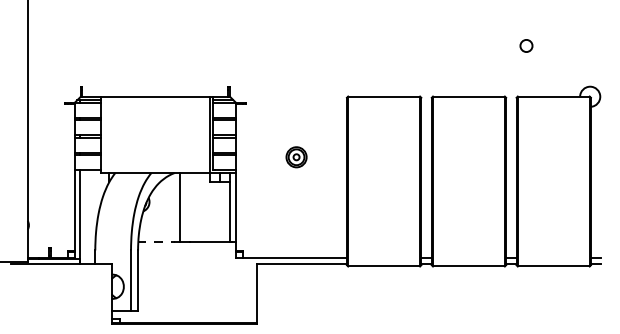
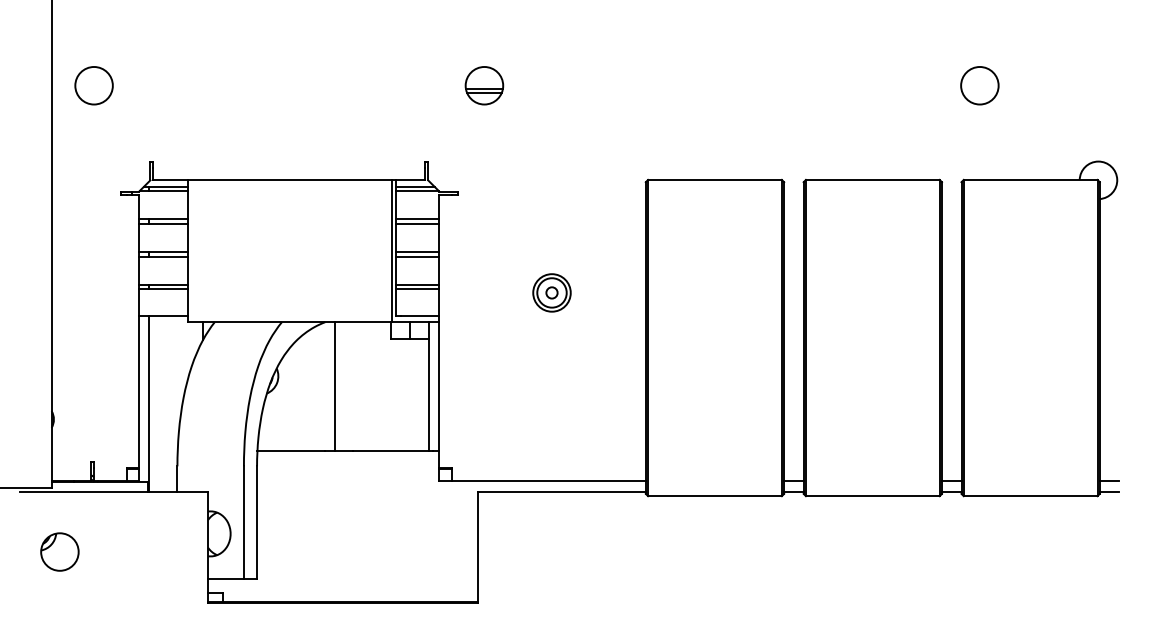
circle: (50, 45) -> (94, 84), added
part: (260, 45) -> (484, 84), added
circle: (526, 45) -> (979, 84), size x1.67
line: (157, 242) -> (293, 451), dashed -> solid
part: (32, 296) -> (60, 552), added

